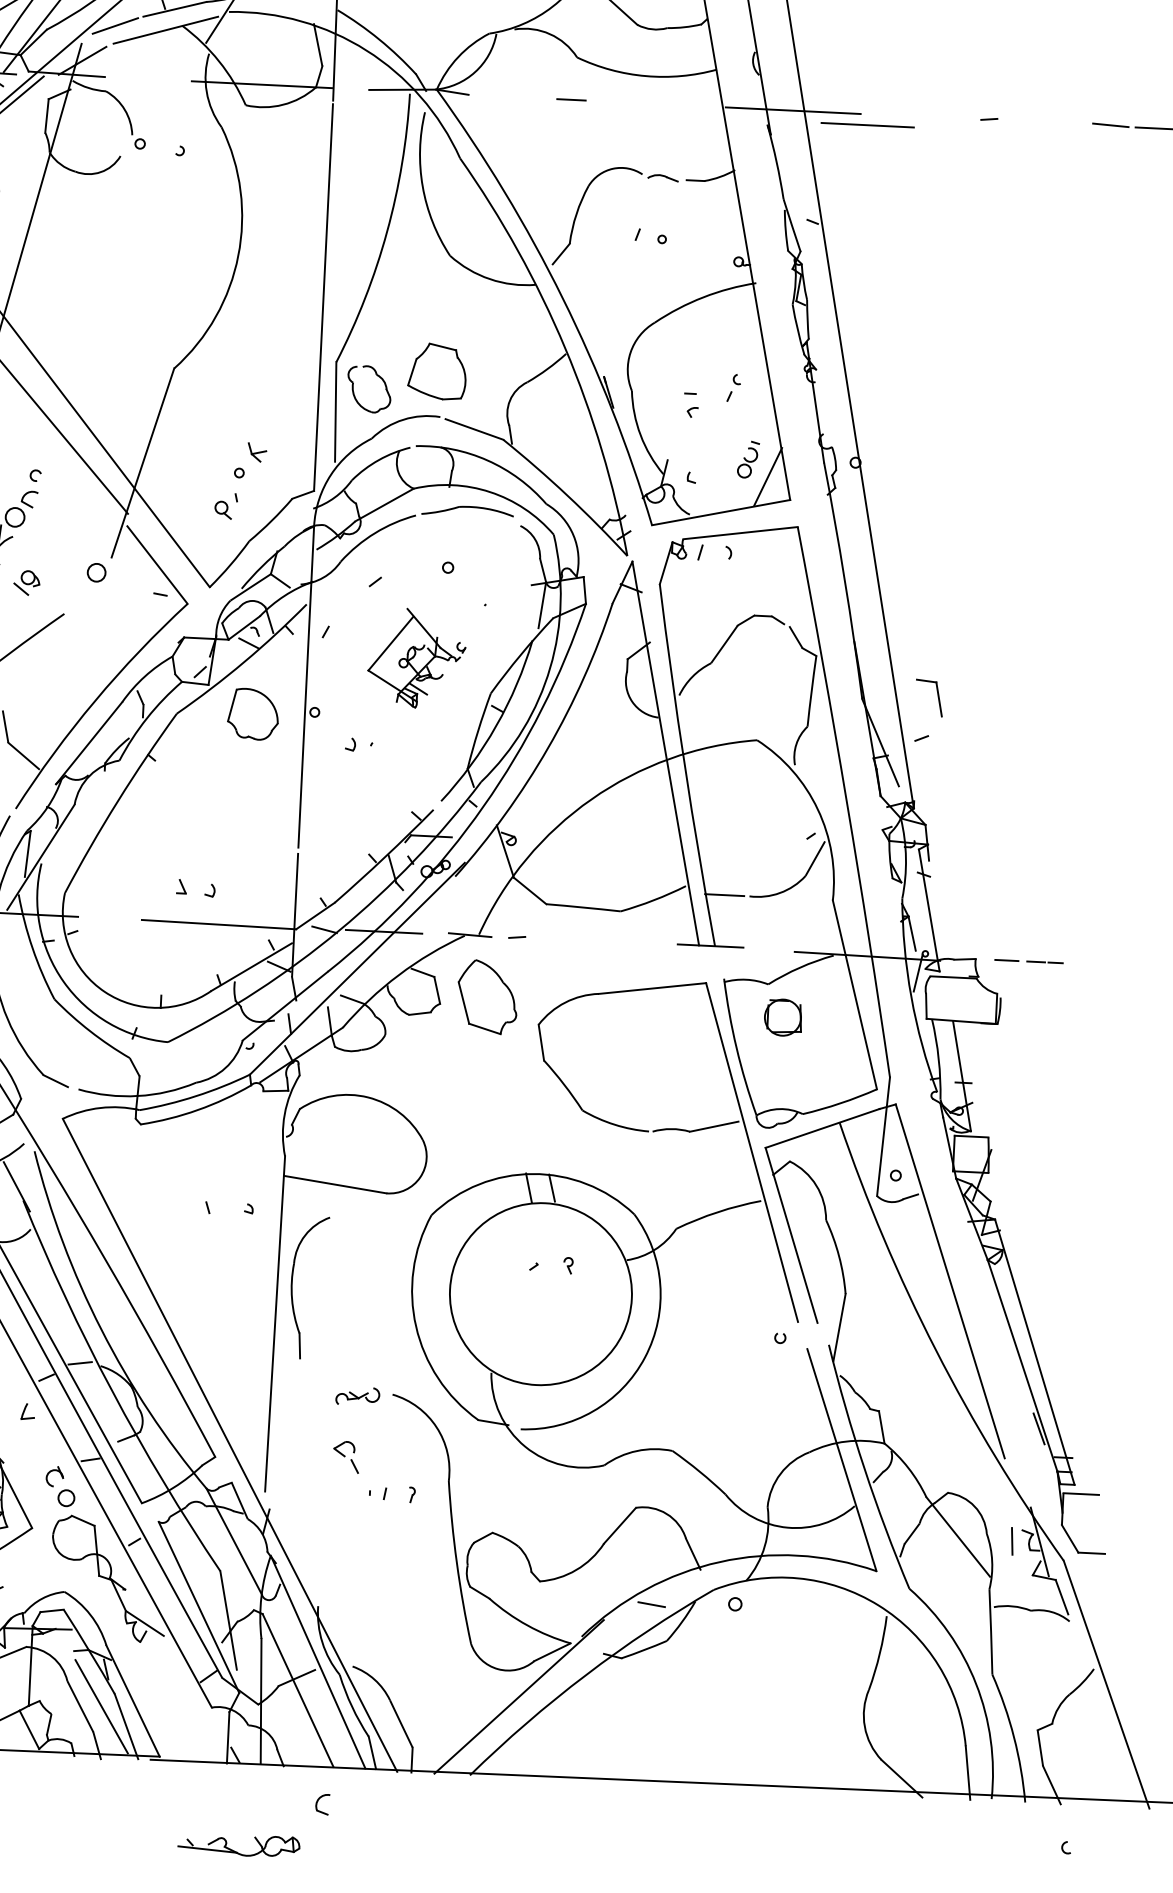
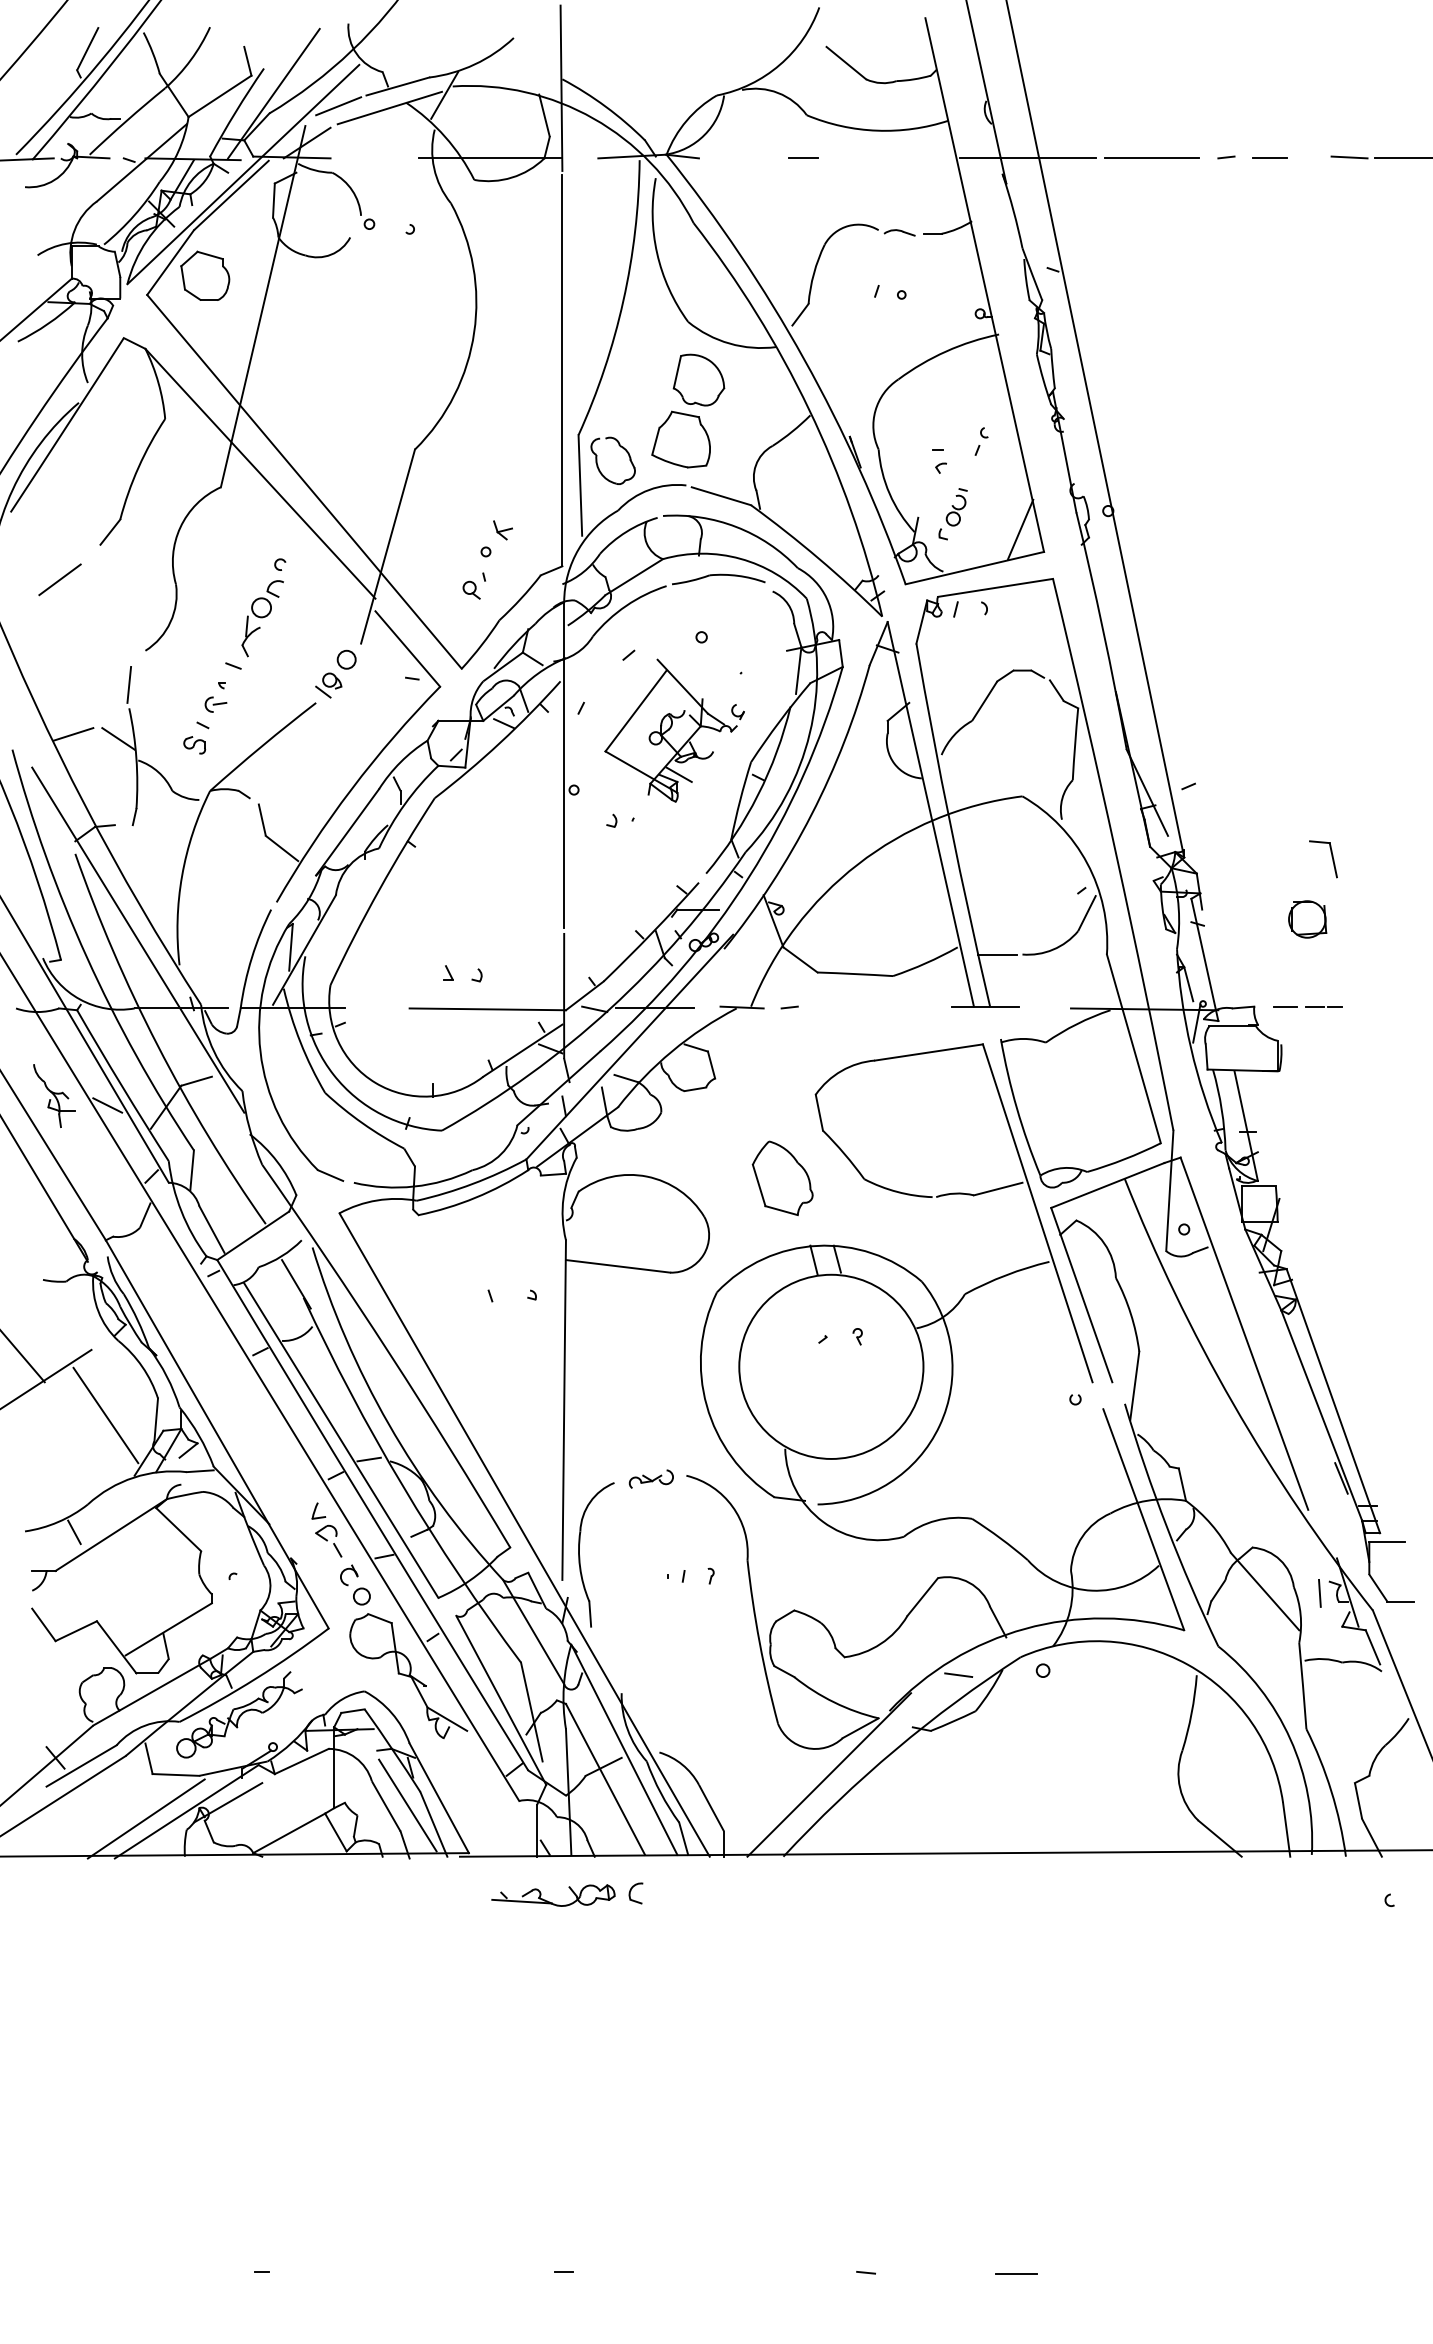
line: (1031, 122) -> (1269, 158), added
line: (867, 124) -> (1151, 157), moved
part: (748, 459) -> (956, 507), moved
part: (26, 582) -> (328, 685), moved
part: (416, 658) -> (674, 730), size x1.43
part: (937, 696) -> (1331, 857), moved
part: (252, 713) -> (698, 379), moved
part: (487, 997) -> (782, 1178), moved
part: (783, 1017) -> (1307, 919), moved
part: (292, 1288) -> (580, 1556), moved
part: (346, 1456) -> (328, 1540), moved
part: (237, 1851) -> (552, 1902), moved

